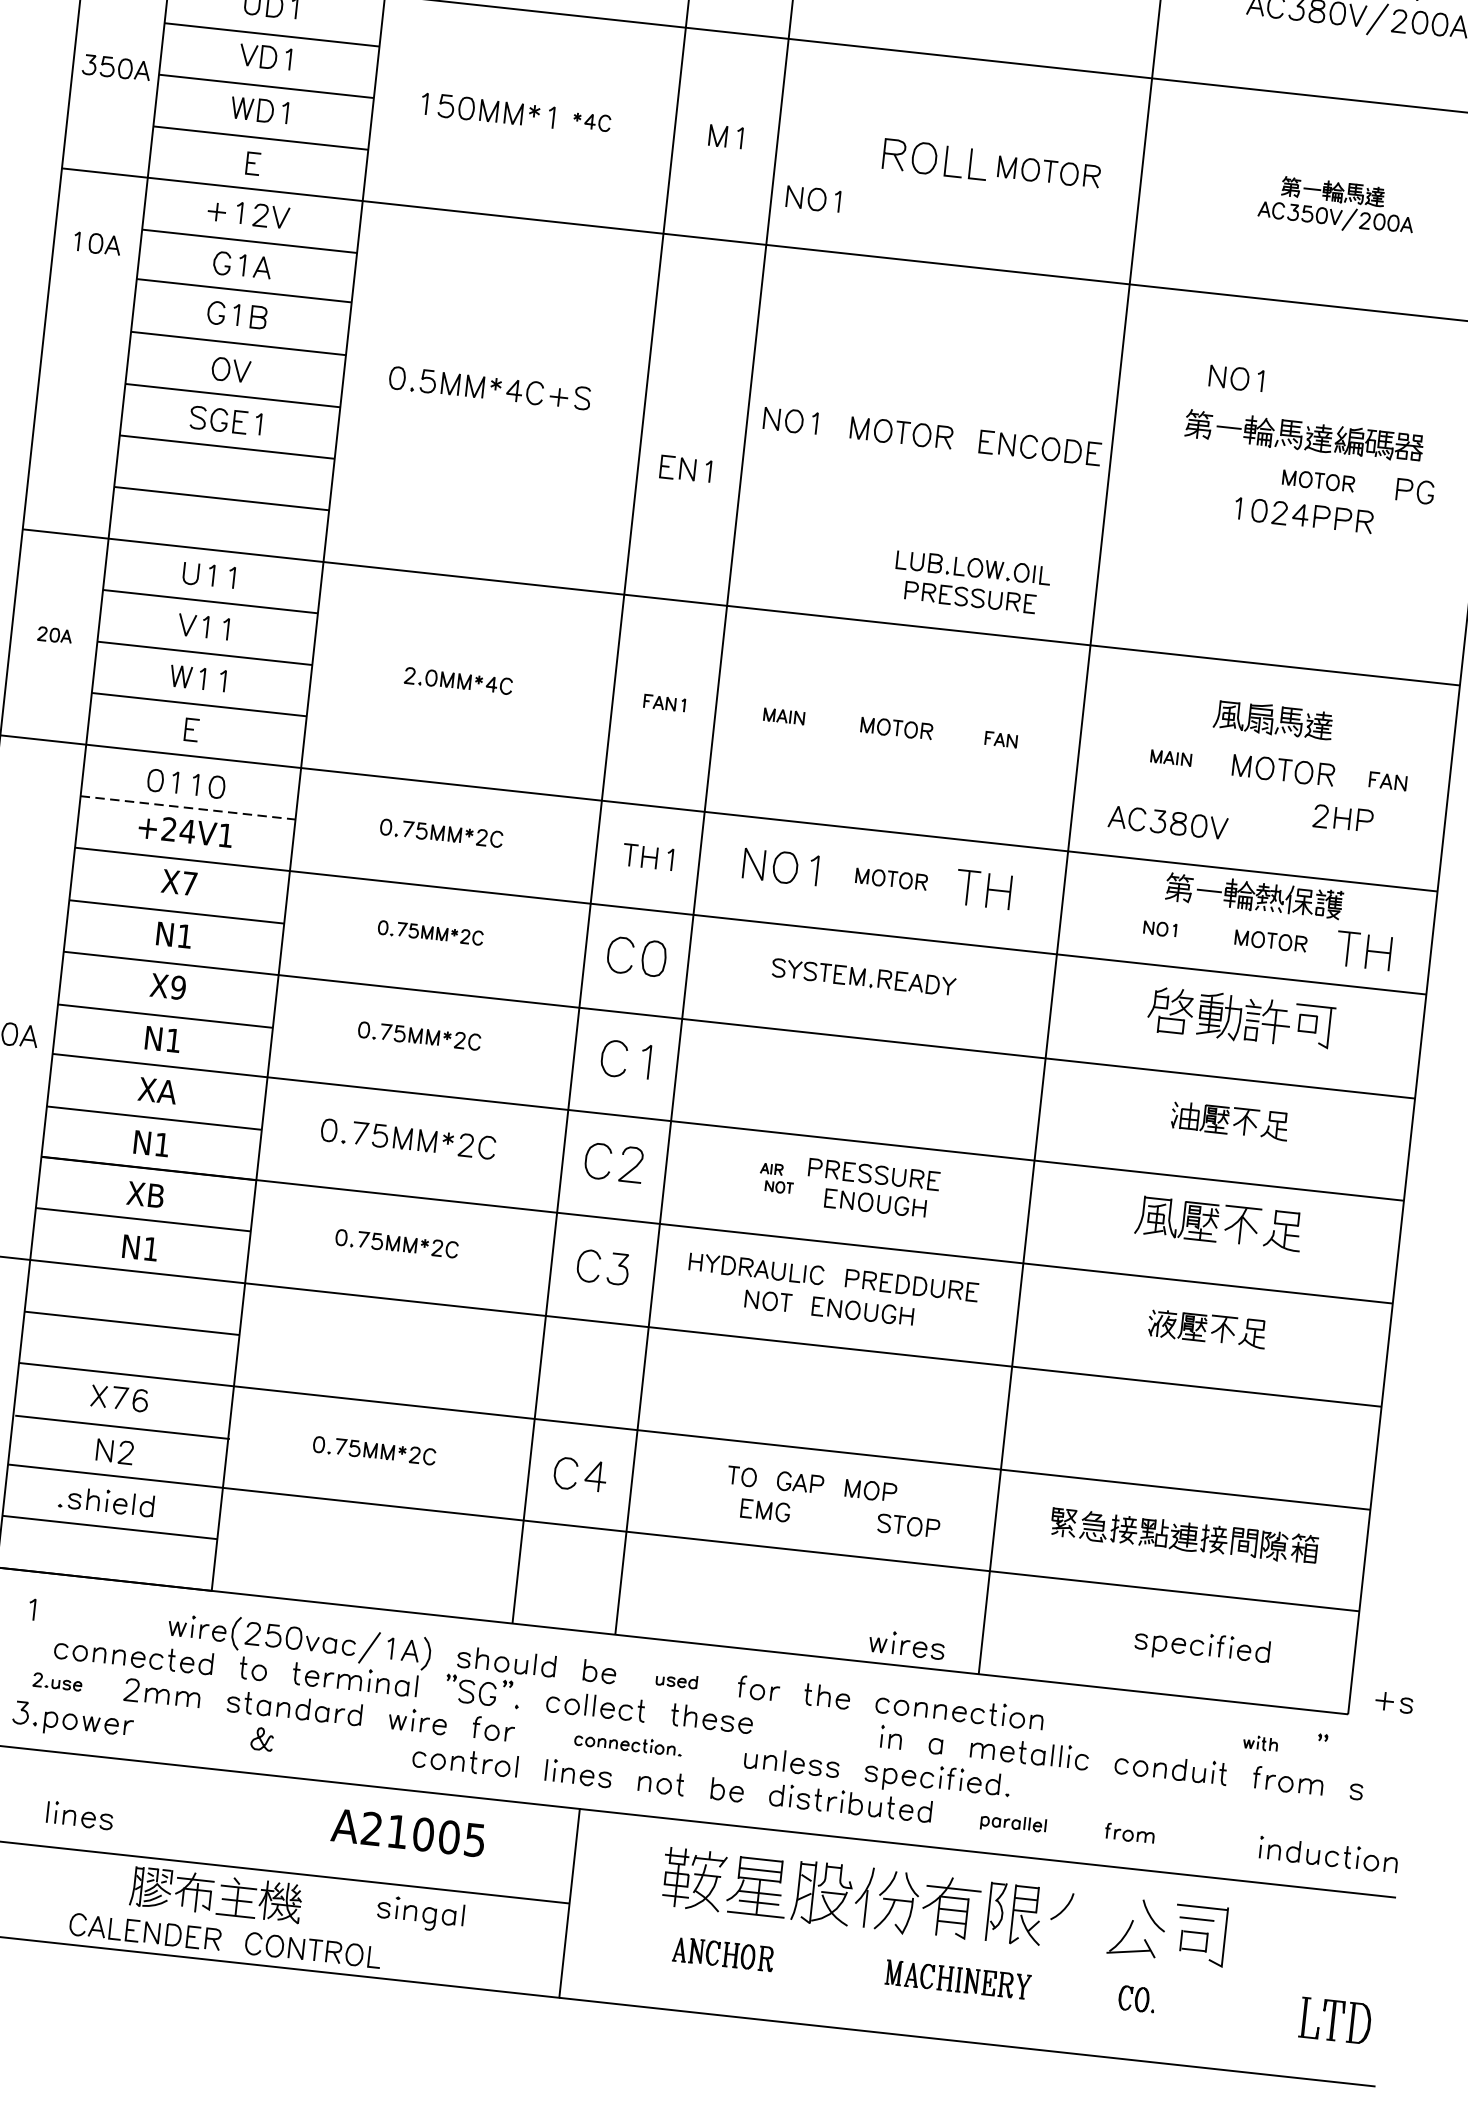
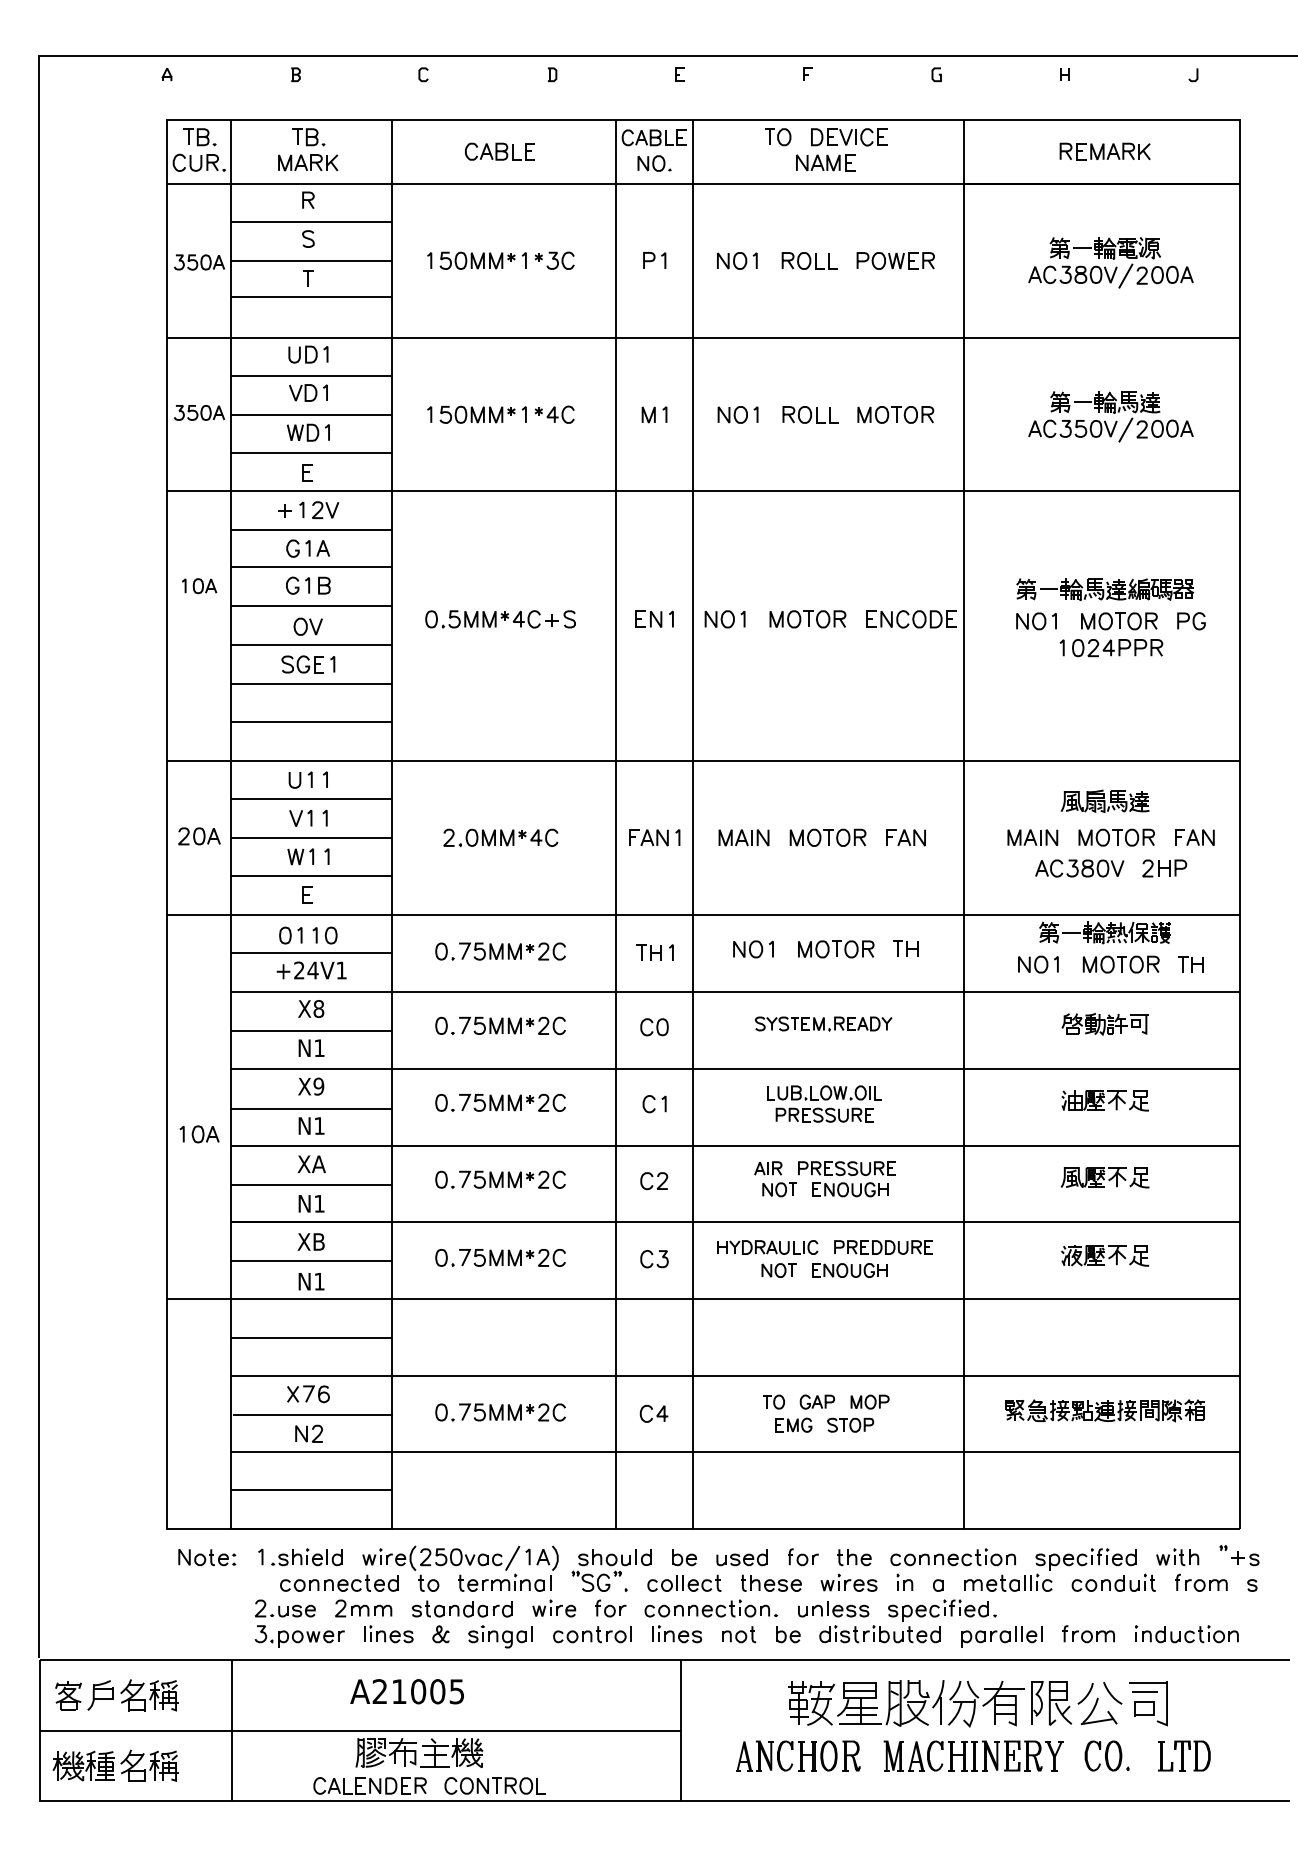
part: (591, 121) -> (554, 414), size x1.43
part: (934, 158) -> (810, 414), size x0.71
part: (812, 198) -> (737, 414), moved
part: (1336, 205) -> (1110, 416), size x1.43
part: (97, 244) -> (199, 586), moved
part: (1236, 378) -> (1036, 621), moved
part: (685, 468) -> (654, 618), moved
part: (1318, 481) -> (1119, 621), size x1.43
part: (971, 581) -> (824, 1103), moved
part: (54, 635) -> (199, 836), size x1.67
part: (458, 680) -> (500, 837), size x1.43
part: (664, 702) -> (654, 837), size x1.67
part: (783, 715) -> (743, 837), size x1.67
part: (896, 728) -> (827, 837), size x1.43
part: (1000, 739) -> (905, 837), size x1.67
part: (1170, 757) -> (1032, 837), size x1.67
part: (1387, 781) -> (1194, 837), size x1.43
line: (189, 808) -> (312, 953), dashed -> solid
part: (1167, 822) -> (1079, 868), moved
part: (441, 833) -> (500, 951), size x1.43
part: (780, 867) -> (753, 949), size x0.71
part: (891, 879) -> (836, 949), size x1.43
text: (189, 883) -> (318, 1008), X7 -> X8
part: (984, 888) -> (905, 948), size x0.62
part: (1160, 928) -> (1038, 964), size x1.67
part: (430, 932) -> (500, 1025), size x1.67
part: (1270, 940) -> (1120, 964), size x1.43
part: (1363, 951) -> (1190, 964), size x0.62
part: (636, 957) -> (654, 1027), size x0.62
part: (1239, 1018) -> (1104, 1024), size x0.62
part: (419, 1035) -> (500, 1102), size x1.43
part: (625, 1060) -> (654, 1104), size x0.62
part: (614, 1163) -> (654, 1181), size x0.62
part: (776, 1178) -> (775, 1179), size x1.67
part: (1217, 1223) -> (1104, 1177), size x0.71
part: (396, 1243) -> (500, 1257), size x1.43
part: (602, 1268) -> (654, 1259), size x0.71
part: (374, 1450) -> (500, 1412), size x1.43
part: (579, 1474) -> (653, 1413), size x0.71
part: (105, 1501) -> (306, 1557), moved
part: (908, 1525) -> (850, 1424), moved
part: (906, 1644) -> (848, 1582), moved
part: (1201, 1647) -> (1085, 1559), moved
part: (676, 1680) -> (741, 1557), size x1.67
part: (57, 1682) -> (285, 1608), size x1.67
part: (1394, 1702) -> (1245, 1558), moved
part: (1260, 1743) -> (1177, 1557), size x1.67
part: (628, 1744) -> (711, 1608), size x1.67
part: (79, 1815) -> (388, 1634), moved
part: (1012, 1823) -> (1001, 1636), size x1.67
text: (407, 1832) -> (406, 1691), moved
part: (1129, 1833) -> (1088, 1634), size x1.43
part: (1328, 1855) -> (1186, 1634), moved
part: (866, 1898) -> (940, 1703), moved
part: (420, 1913) -> (500, 1636), moved
part: (723, 1953) -> (798, 1755), size x1.67
part: (958, 1979) -> (973, 1755), size x1.67
part: (1136, 1998) -> (1106, 1755), size x1.67
part: (1335, 2020) -> (1184, 1755), moved

